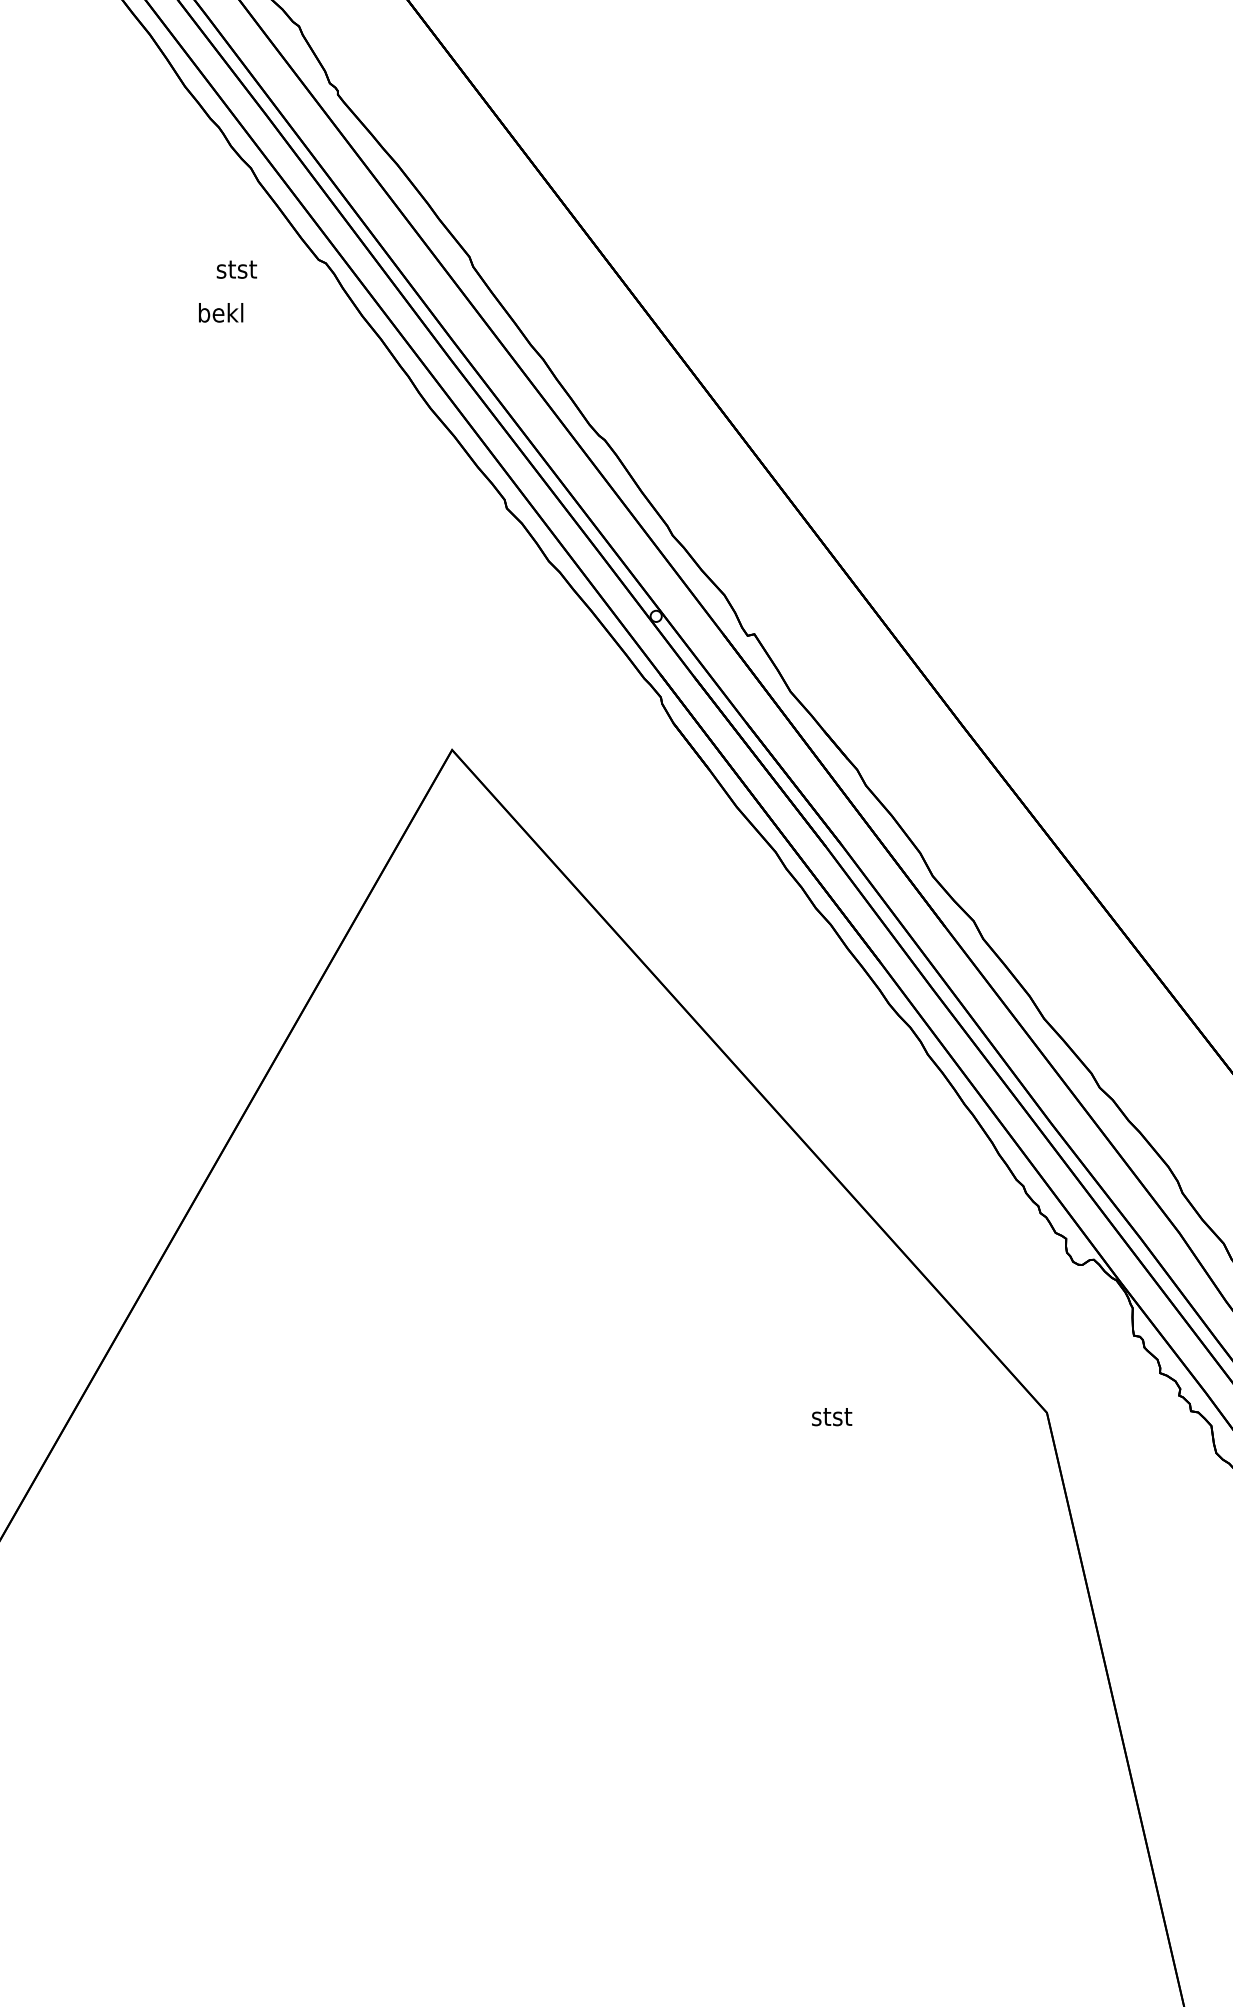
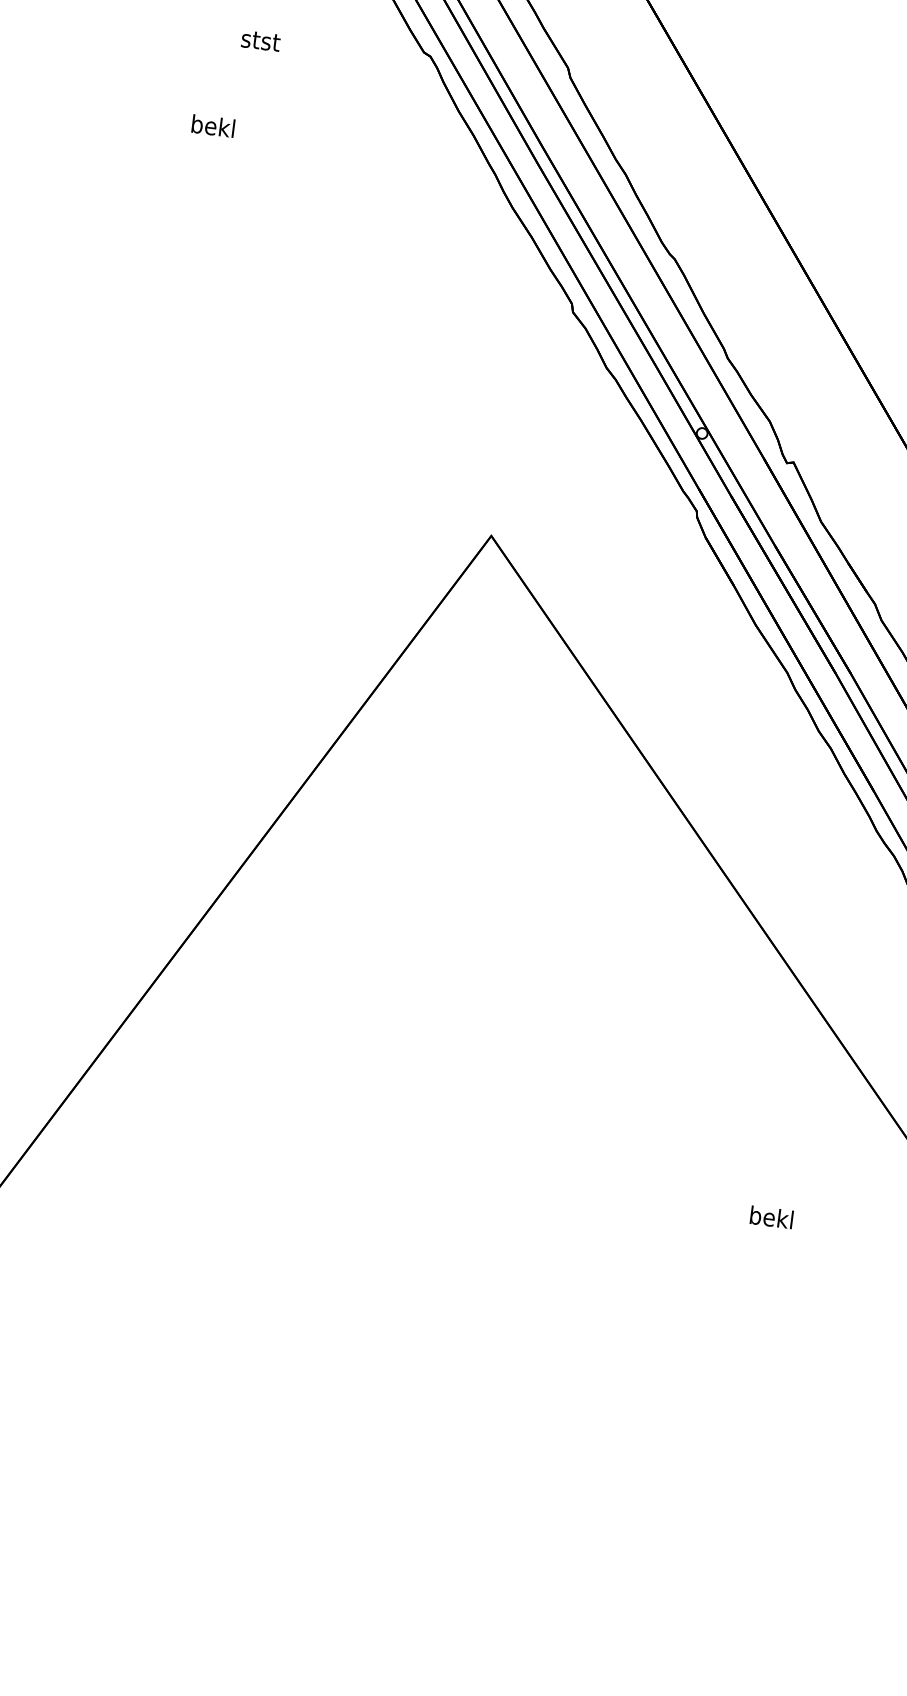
text: (236, 269) -> (260, 40), moved
text: (221, 312) -> (213, 125), moved
text: (831, 1416) -> (771, 1217), stst -> bekl

